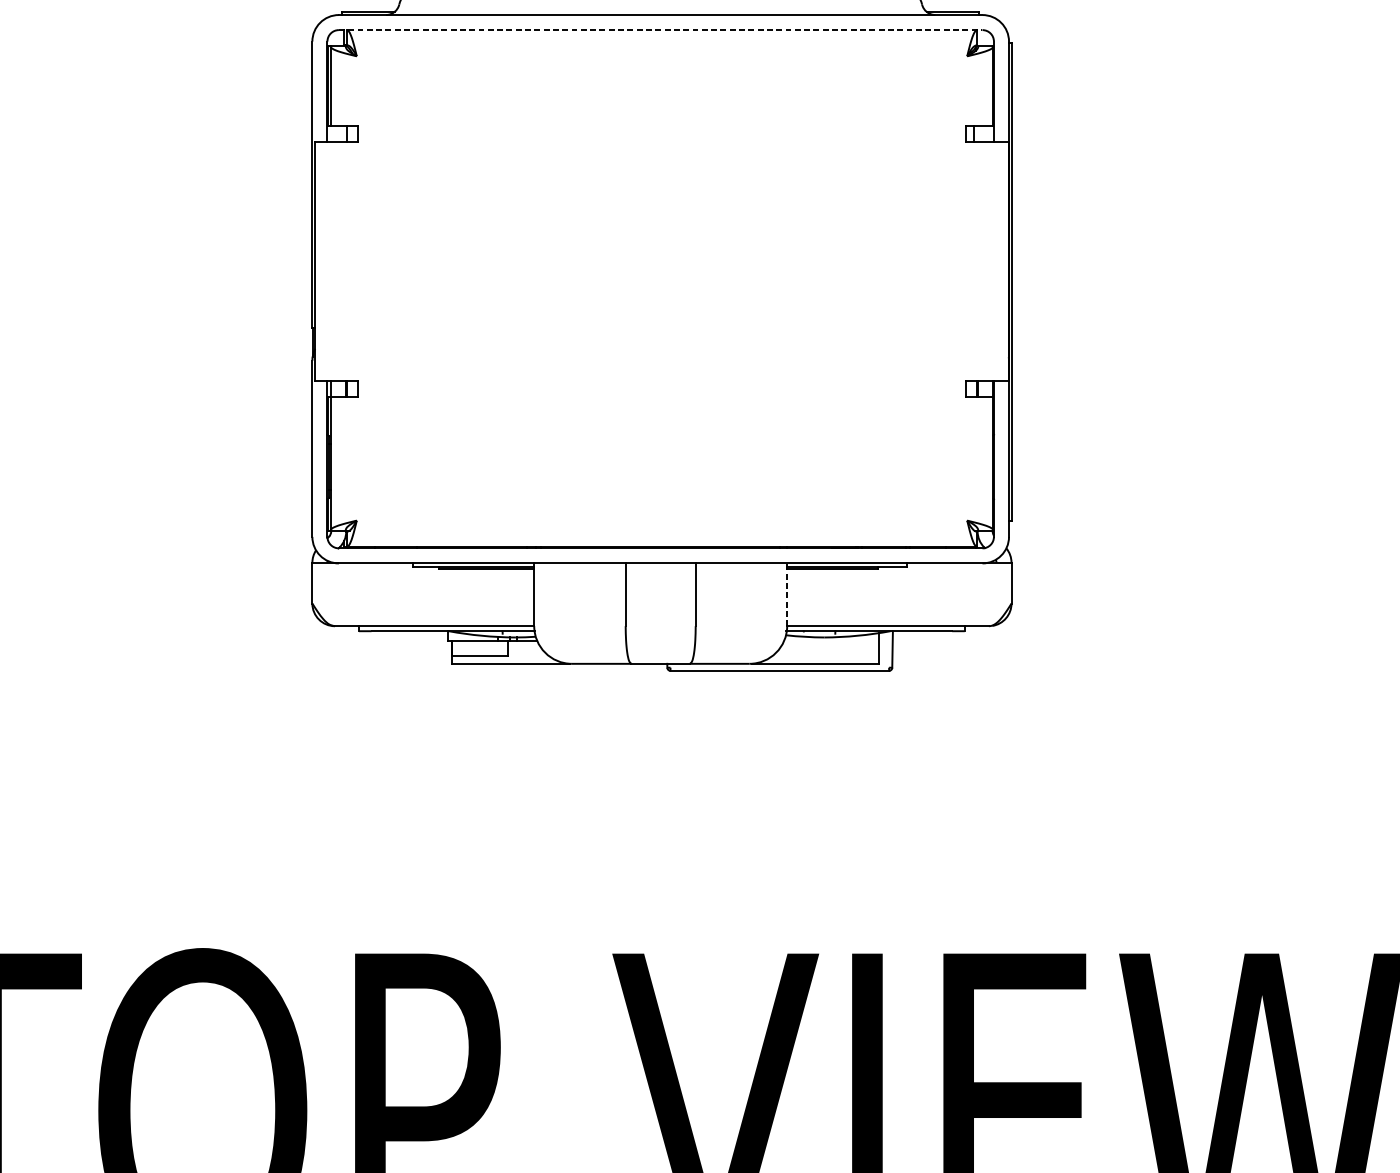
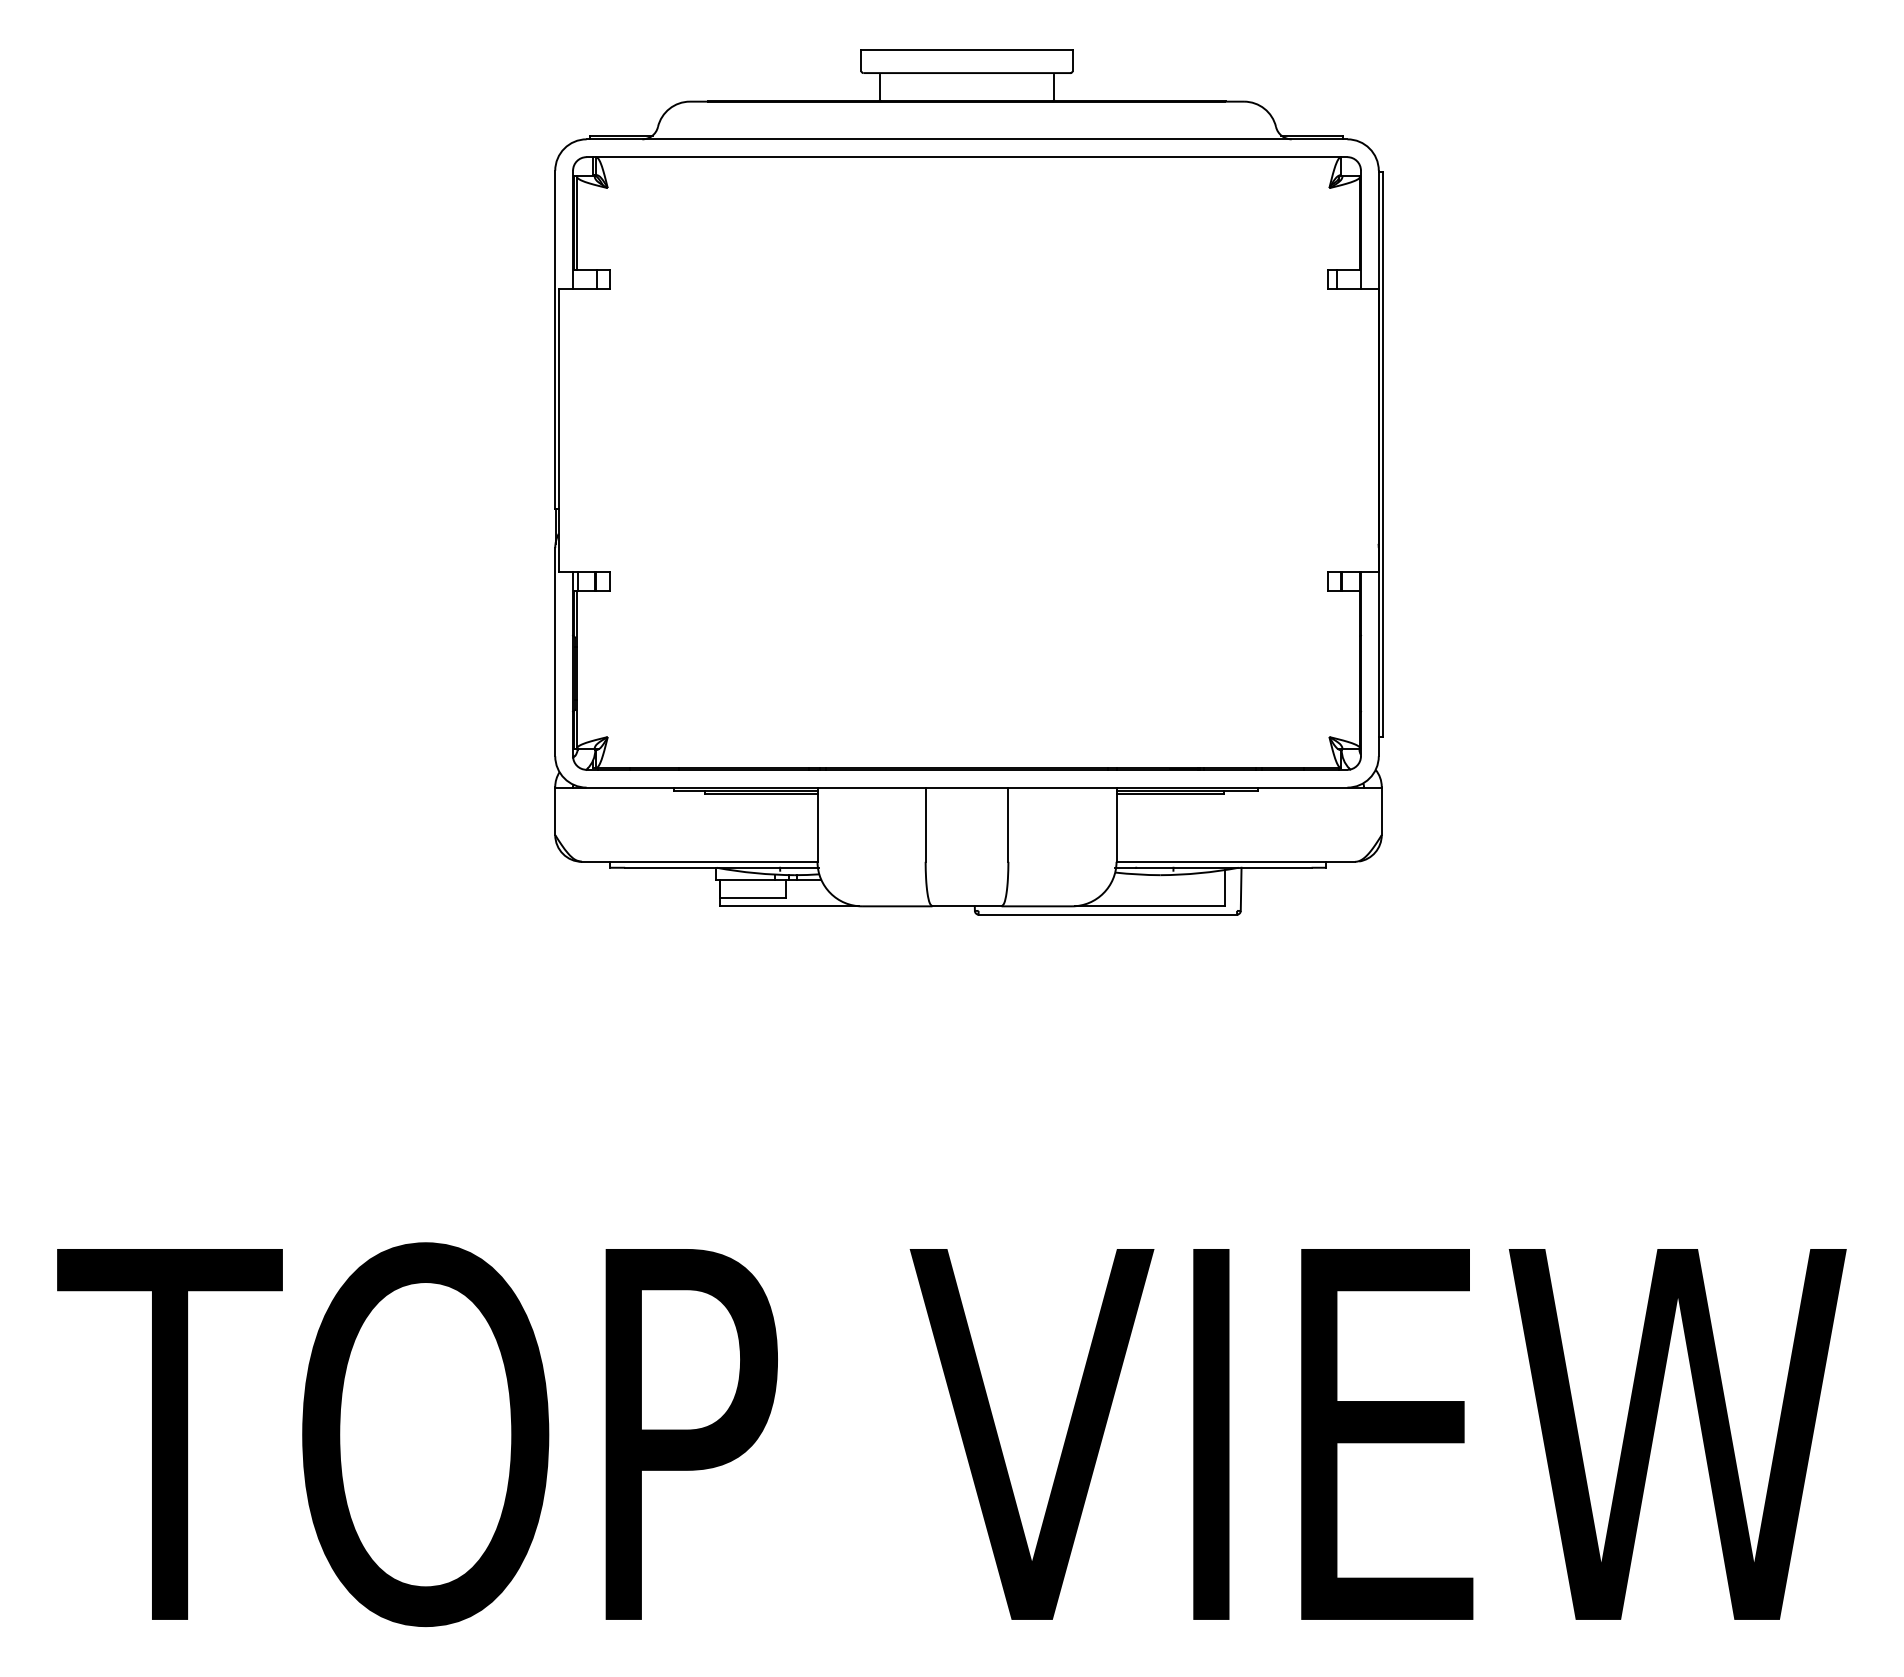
line: (661, 30) -> (967, 157), dashed -> solid
line: (787, 594) -> (1116, 824), dashed -> solid

